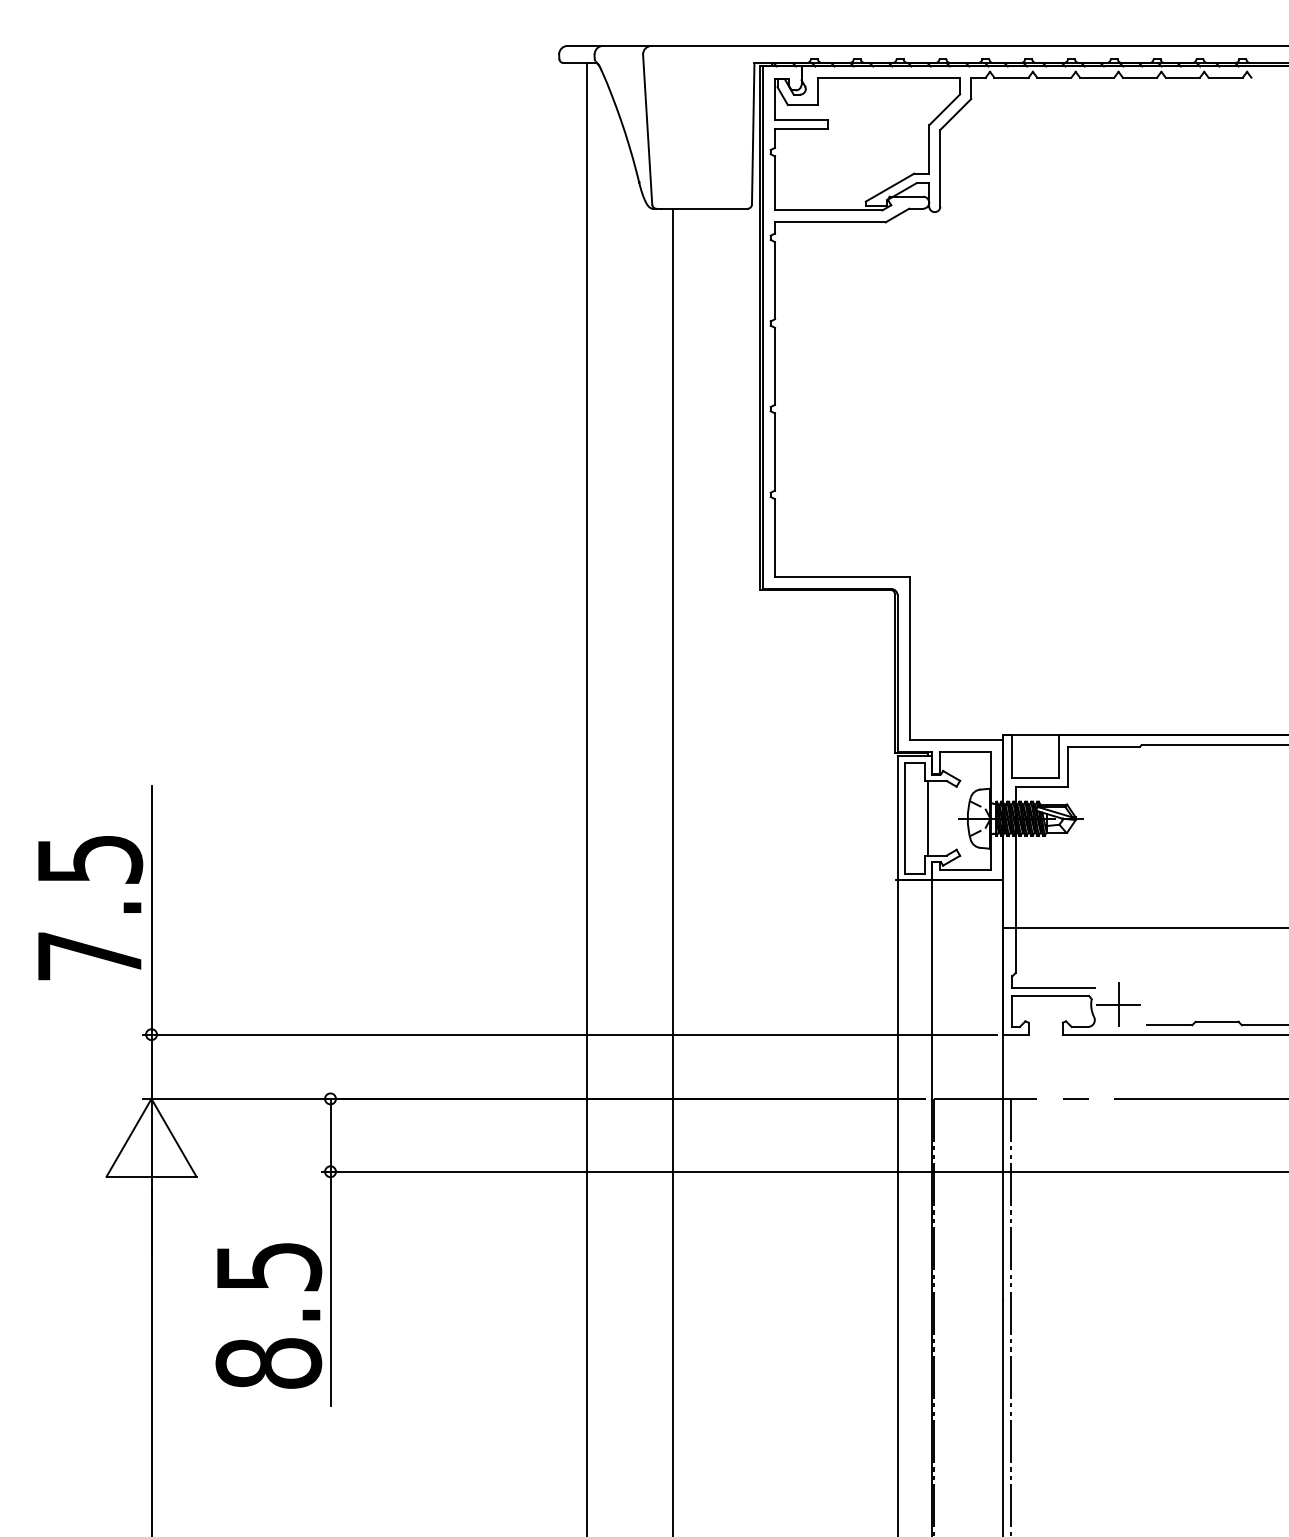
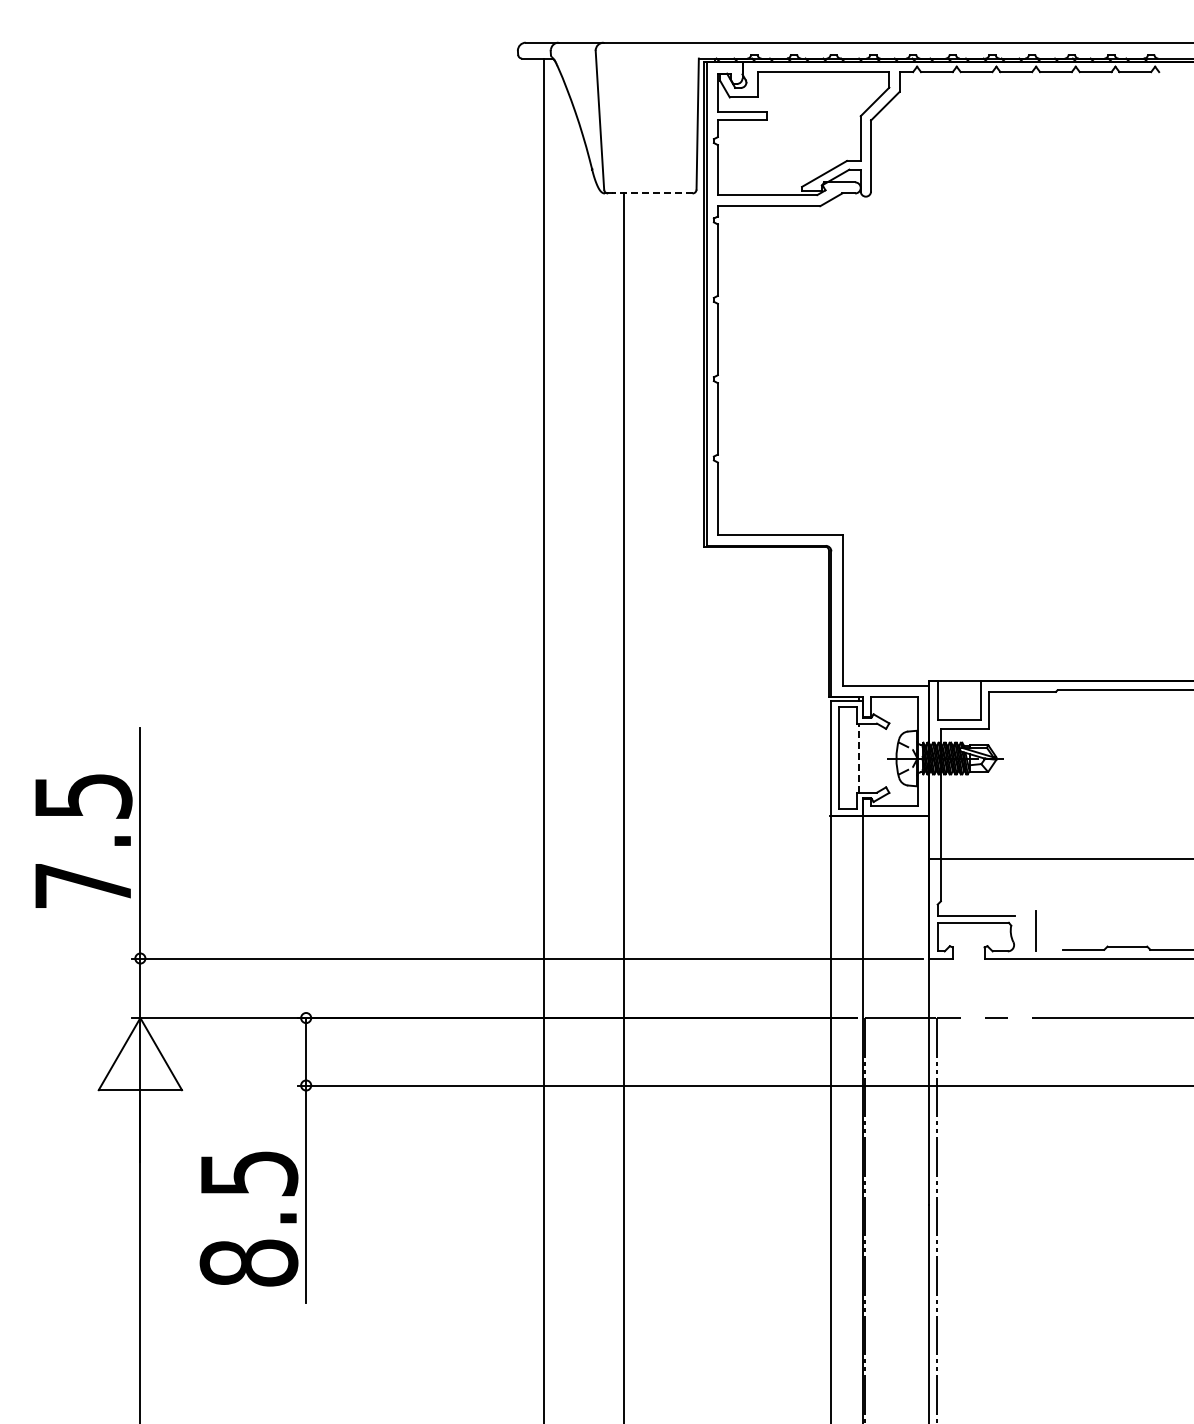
line: (703, 208) -> (651, 193), solid -> dashed
line: (927, 818) -> (859, 758), solid -> dashed
line: (1117, 1004) -> (1035, 930), removed

